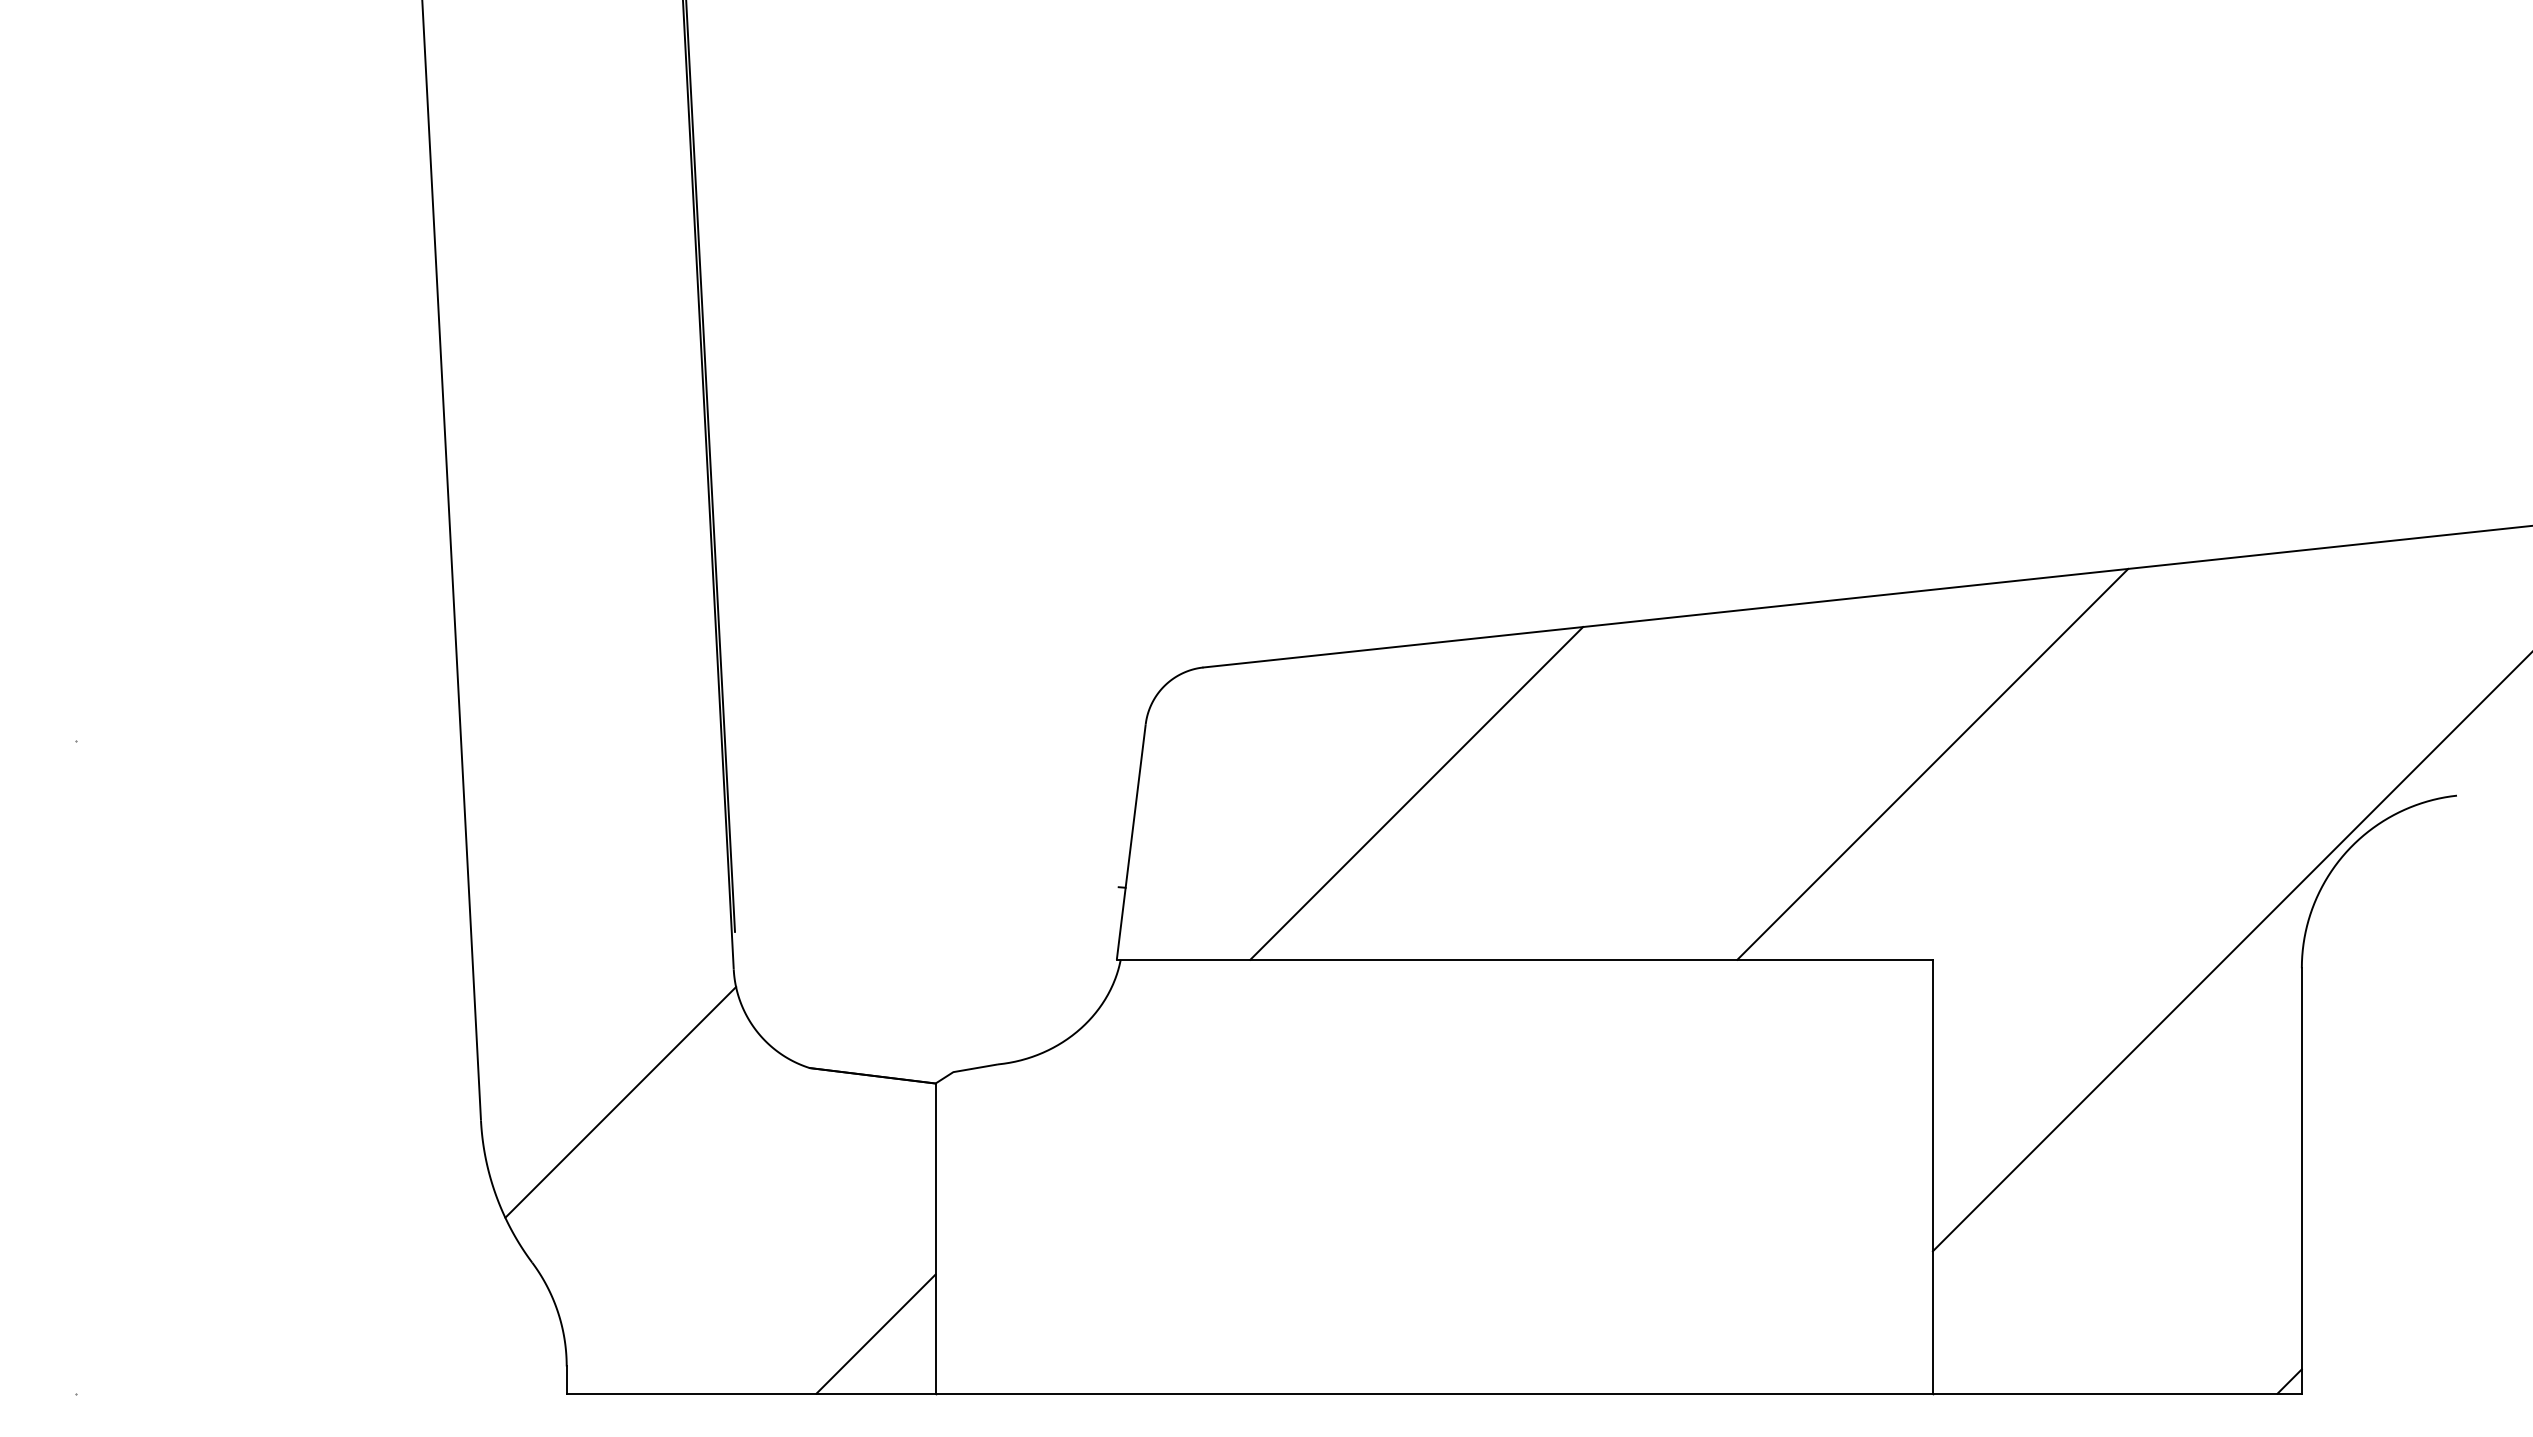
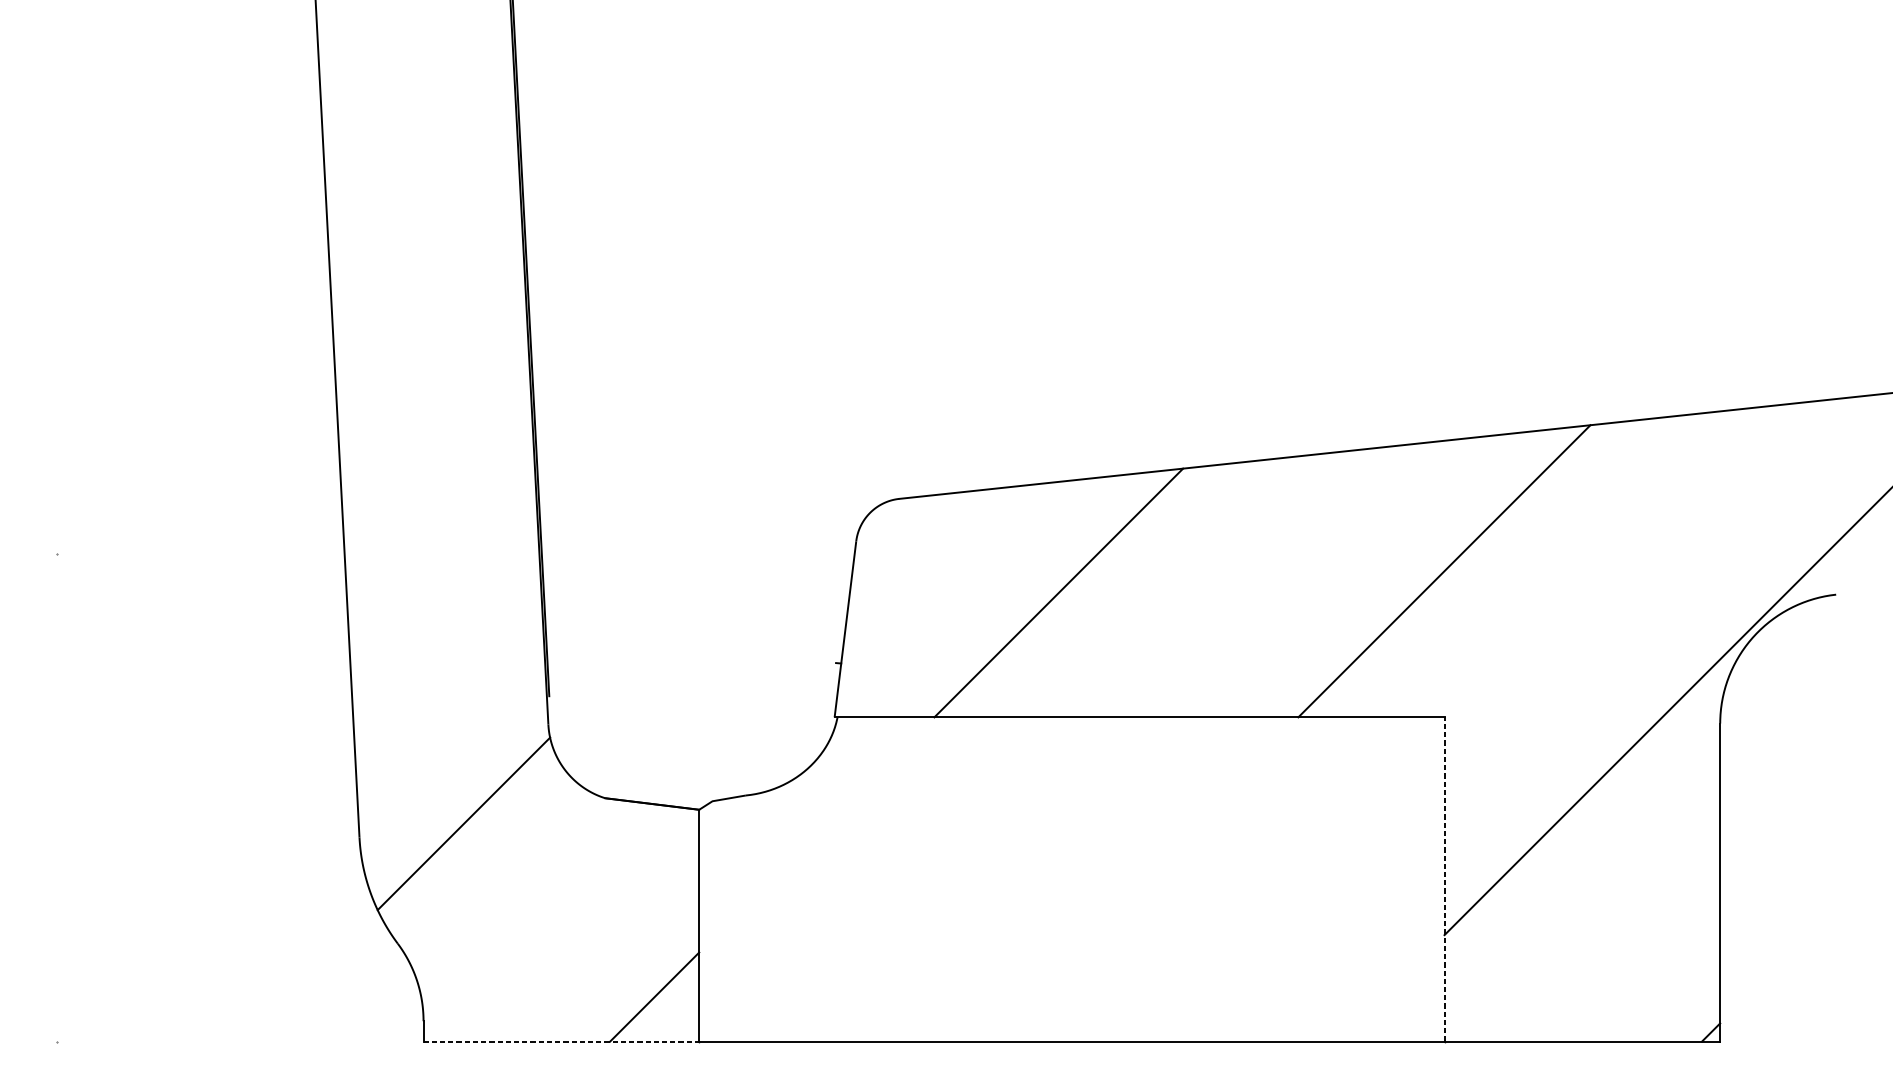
line: (1932, 1176) -> (1444, 879), solid -> dashed
line: (751, 1393) -> (561, 1041), solid -> dashed

